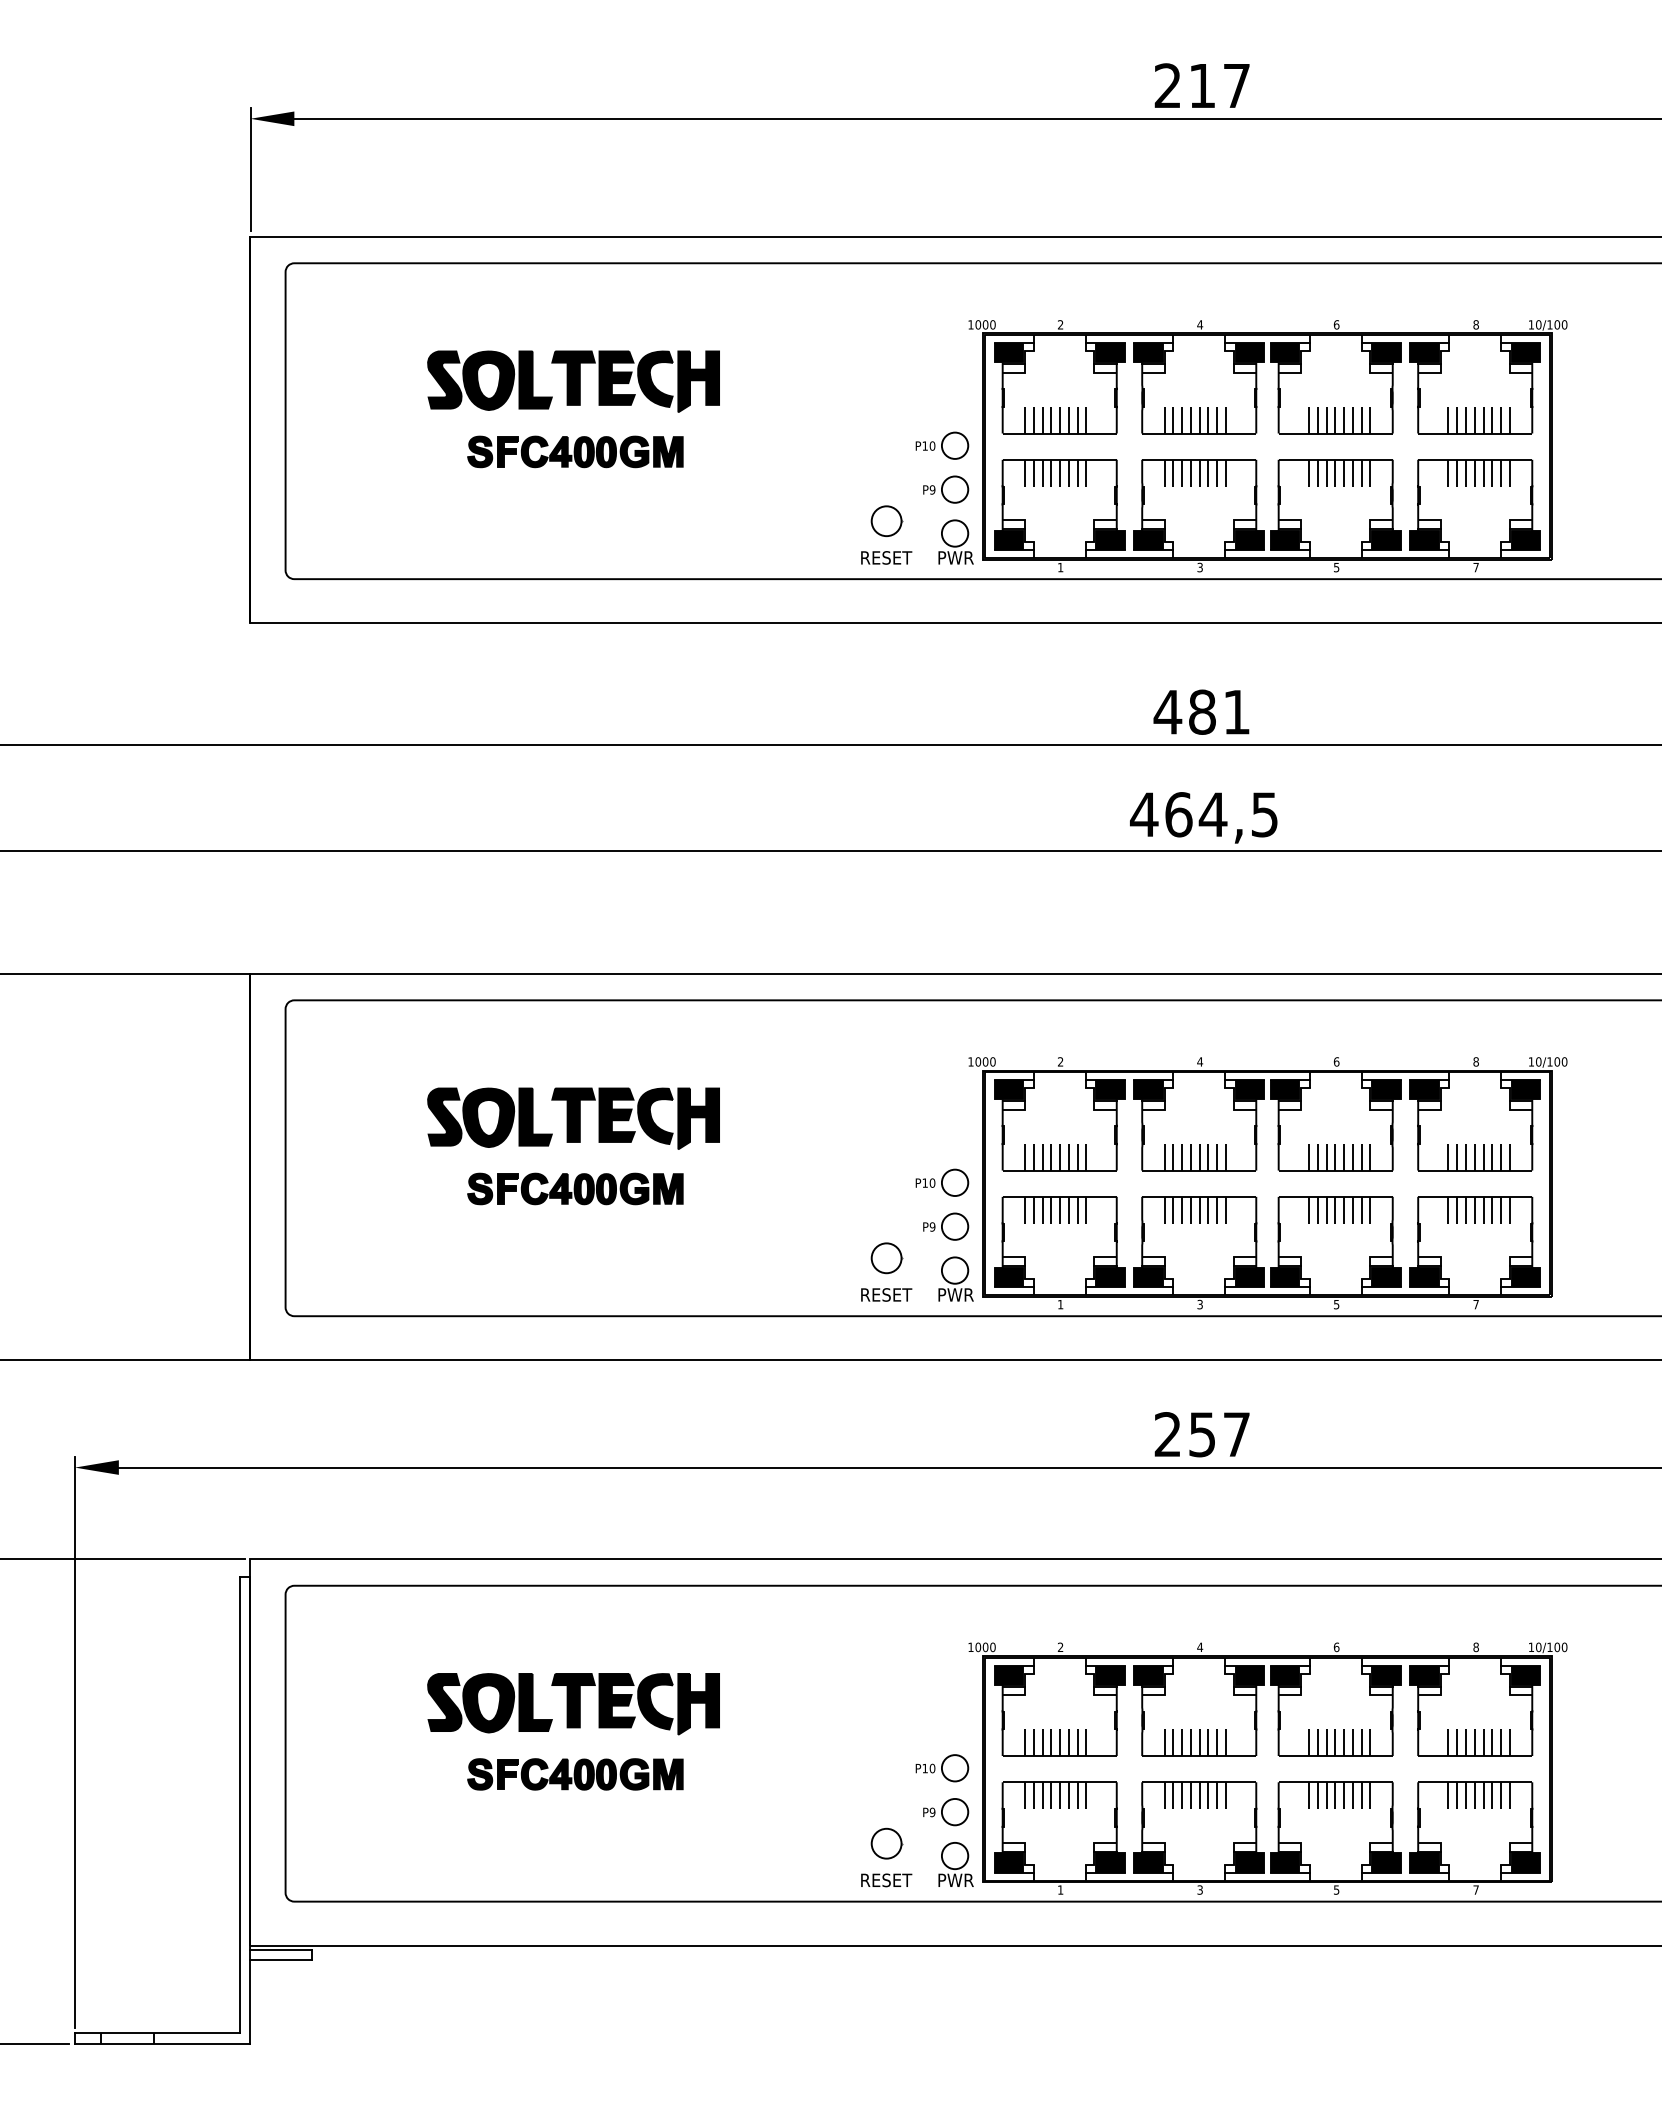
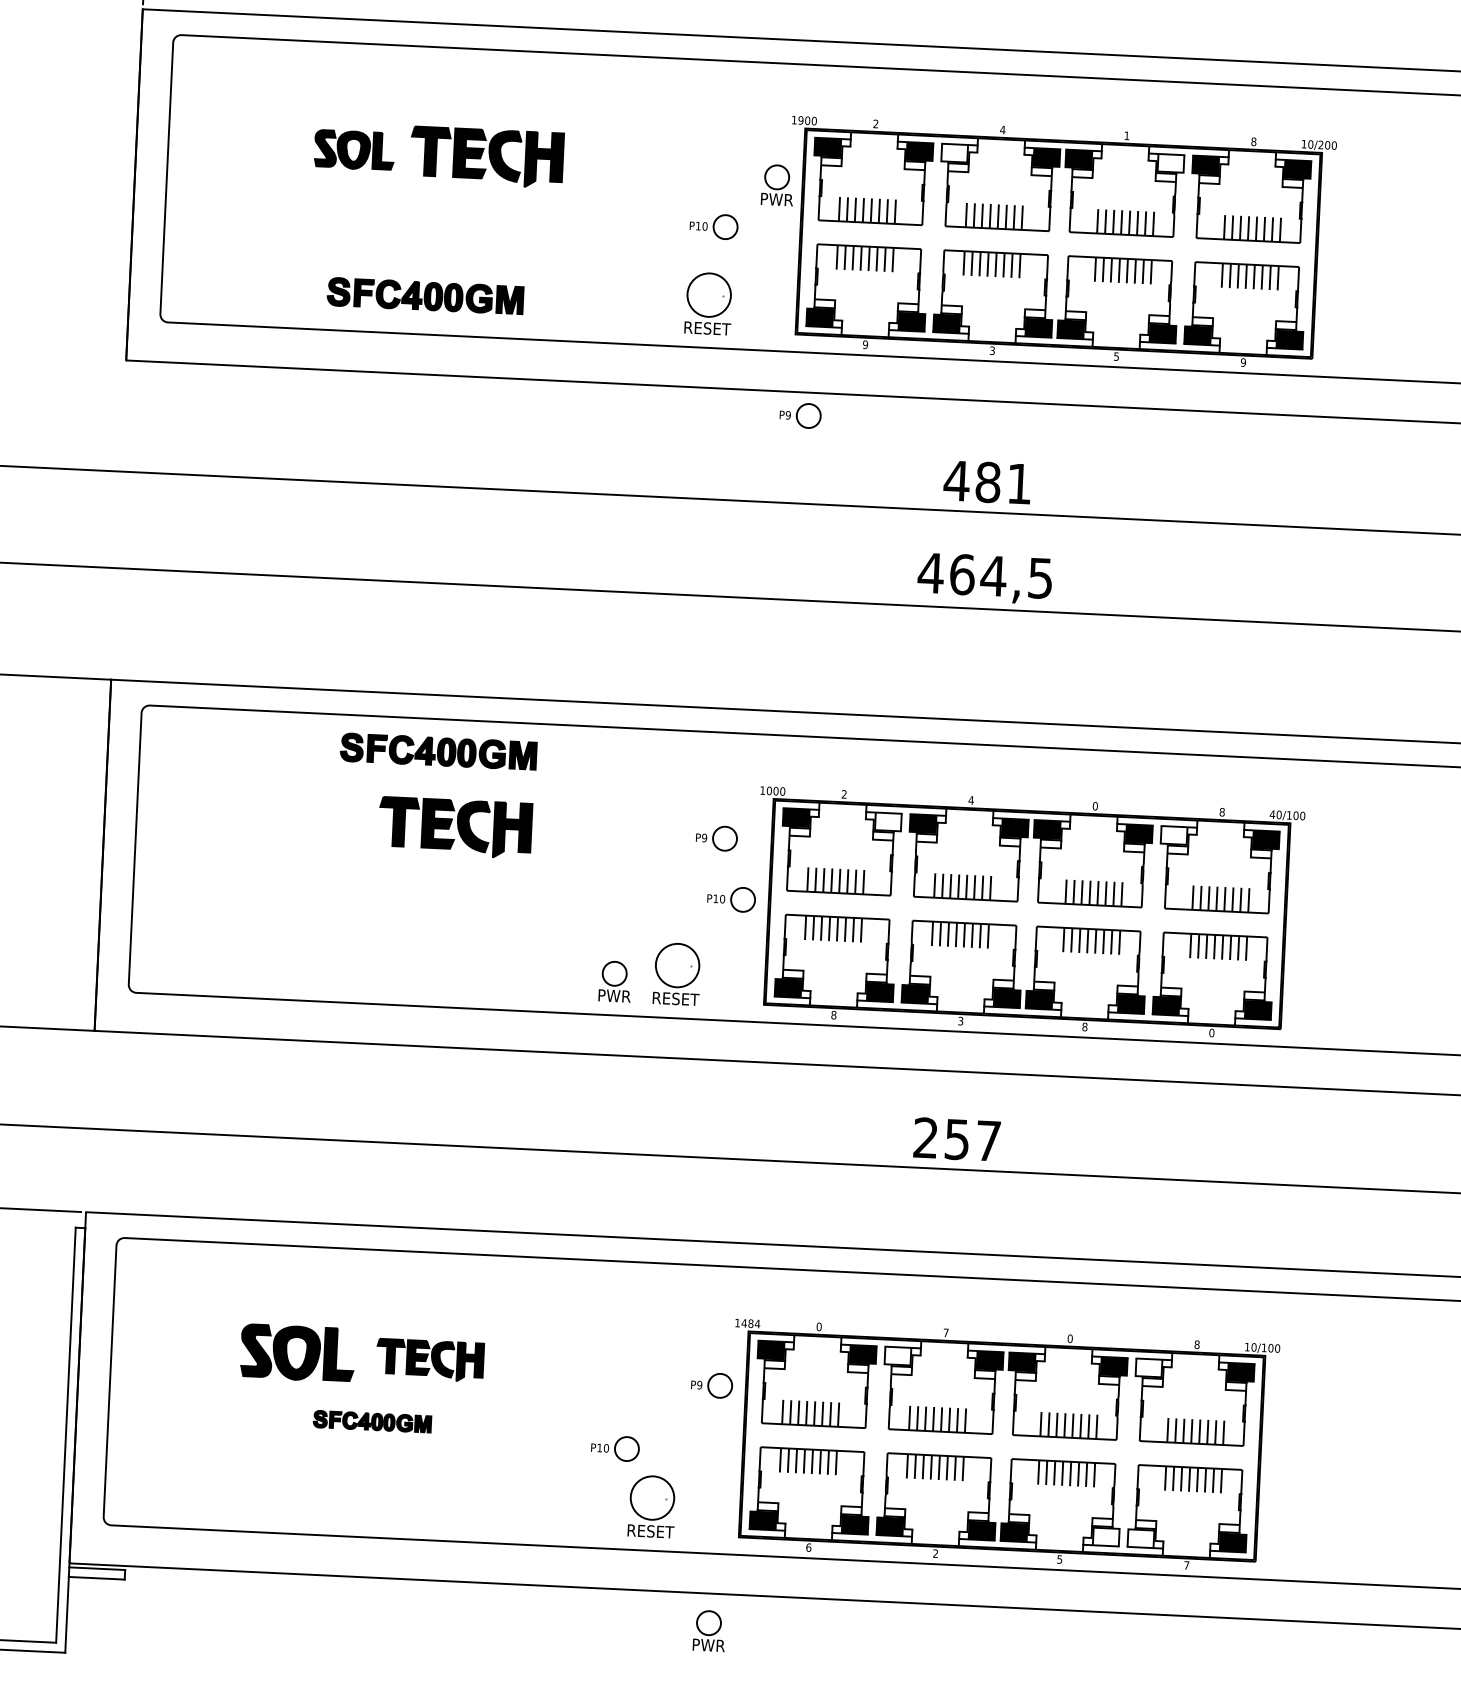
text: (977, 324) -> (800, 120), 1000 -> 1900
text: (1336, 324) -> (1126, 135), 6 -> 1
text: (1549, 324) -> (1320, 144), 10/100 -> 10/200
fill: (1148, 352) -> (954, 152), removed
fill: (1386, 352) -> (1171, 163), removed
part: (489, 380) -> (354, 150), size x0.7
part: (942, 445) -> (714, 226), moved
part: (575, 451) -> (425, 295), moved
part: (946, 489) -> (800, 415), moved
circle: (886, 521) -> (709, 295), size x1.6
part: (955, 541) -> (777, 184), moved
text: (1060, 567) -> (865, 344), 1 -> 9
text: (1475, 567) -> (1242, 362), 7 -> 9
text: (1336, 1061) -> (1095, 805), 6 -> 0
text: (1531, 1061) -> (1272, 814), 10/100 -> 40/100
fill: (1110, 1089) -> (888, 821), removed
fill: (1424, 1089) -> (1174, 835), removed
part: (489, 1117) -> (322, 820), removed
part: (575, 1188) -> (438, 751), moved
part: (946, 1226) -> (717, 838), moved
circle: (886, 1258) -> (677, 965), size x1.6
part: (955, 1278) -> (614, 981), moved
text: (1060, 1304) -> (833, 1015), 1 -> 8
text: (1336, 1304) -> (1084, 1026), 5 -> 8
text: (1475, 1304) -> (1211, 1032), 7 -> 0
text: (1200, 1646) -> (946, 1332), 4 -> 7
text: (1336, 1646) -> (1070, 1337), 6 -> 0
text: (985, 1647) -> (750, 1323), 1000 -> 1484
text: (1060, 1647) -> (819, 1327), 2 -> 0
fill: (1148, 1674) -> (897, 1355), removed
fill: (1424, 1674) -> (1148, 1367), removed
part: (635, 1704) -> (430, 1360), size x0.7
part: (942, 1768) -> (615, 1448), moved
part: (575, 1774) -> (372, 1421), size x0.6
part: (946, 1812) -> (712, 1385), moved
circle: (886, 1843) -> (652, 1497), size x1.6
fill: (1386, 1862) -> (1106, 1536), removed
fill: (1424, 1862) -> (1140, 1538), removed
part: (955, 1864) -> (709, 1630), moved
text: (1060, 1889) -> (808, 1547), 1 -> 6
text: (1199, 1889) -> (935, 1553), 3 -> 2

